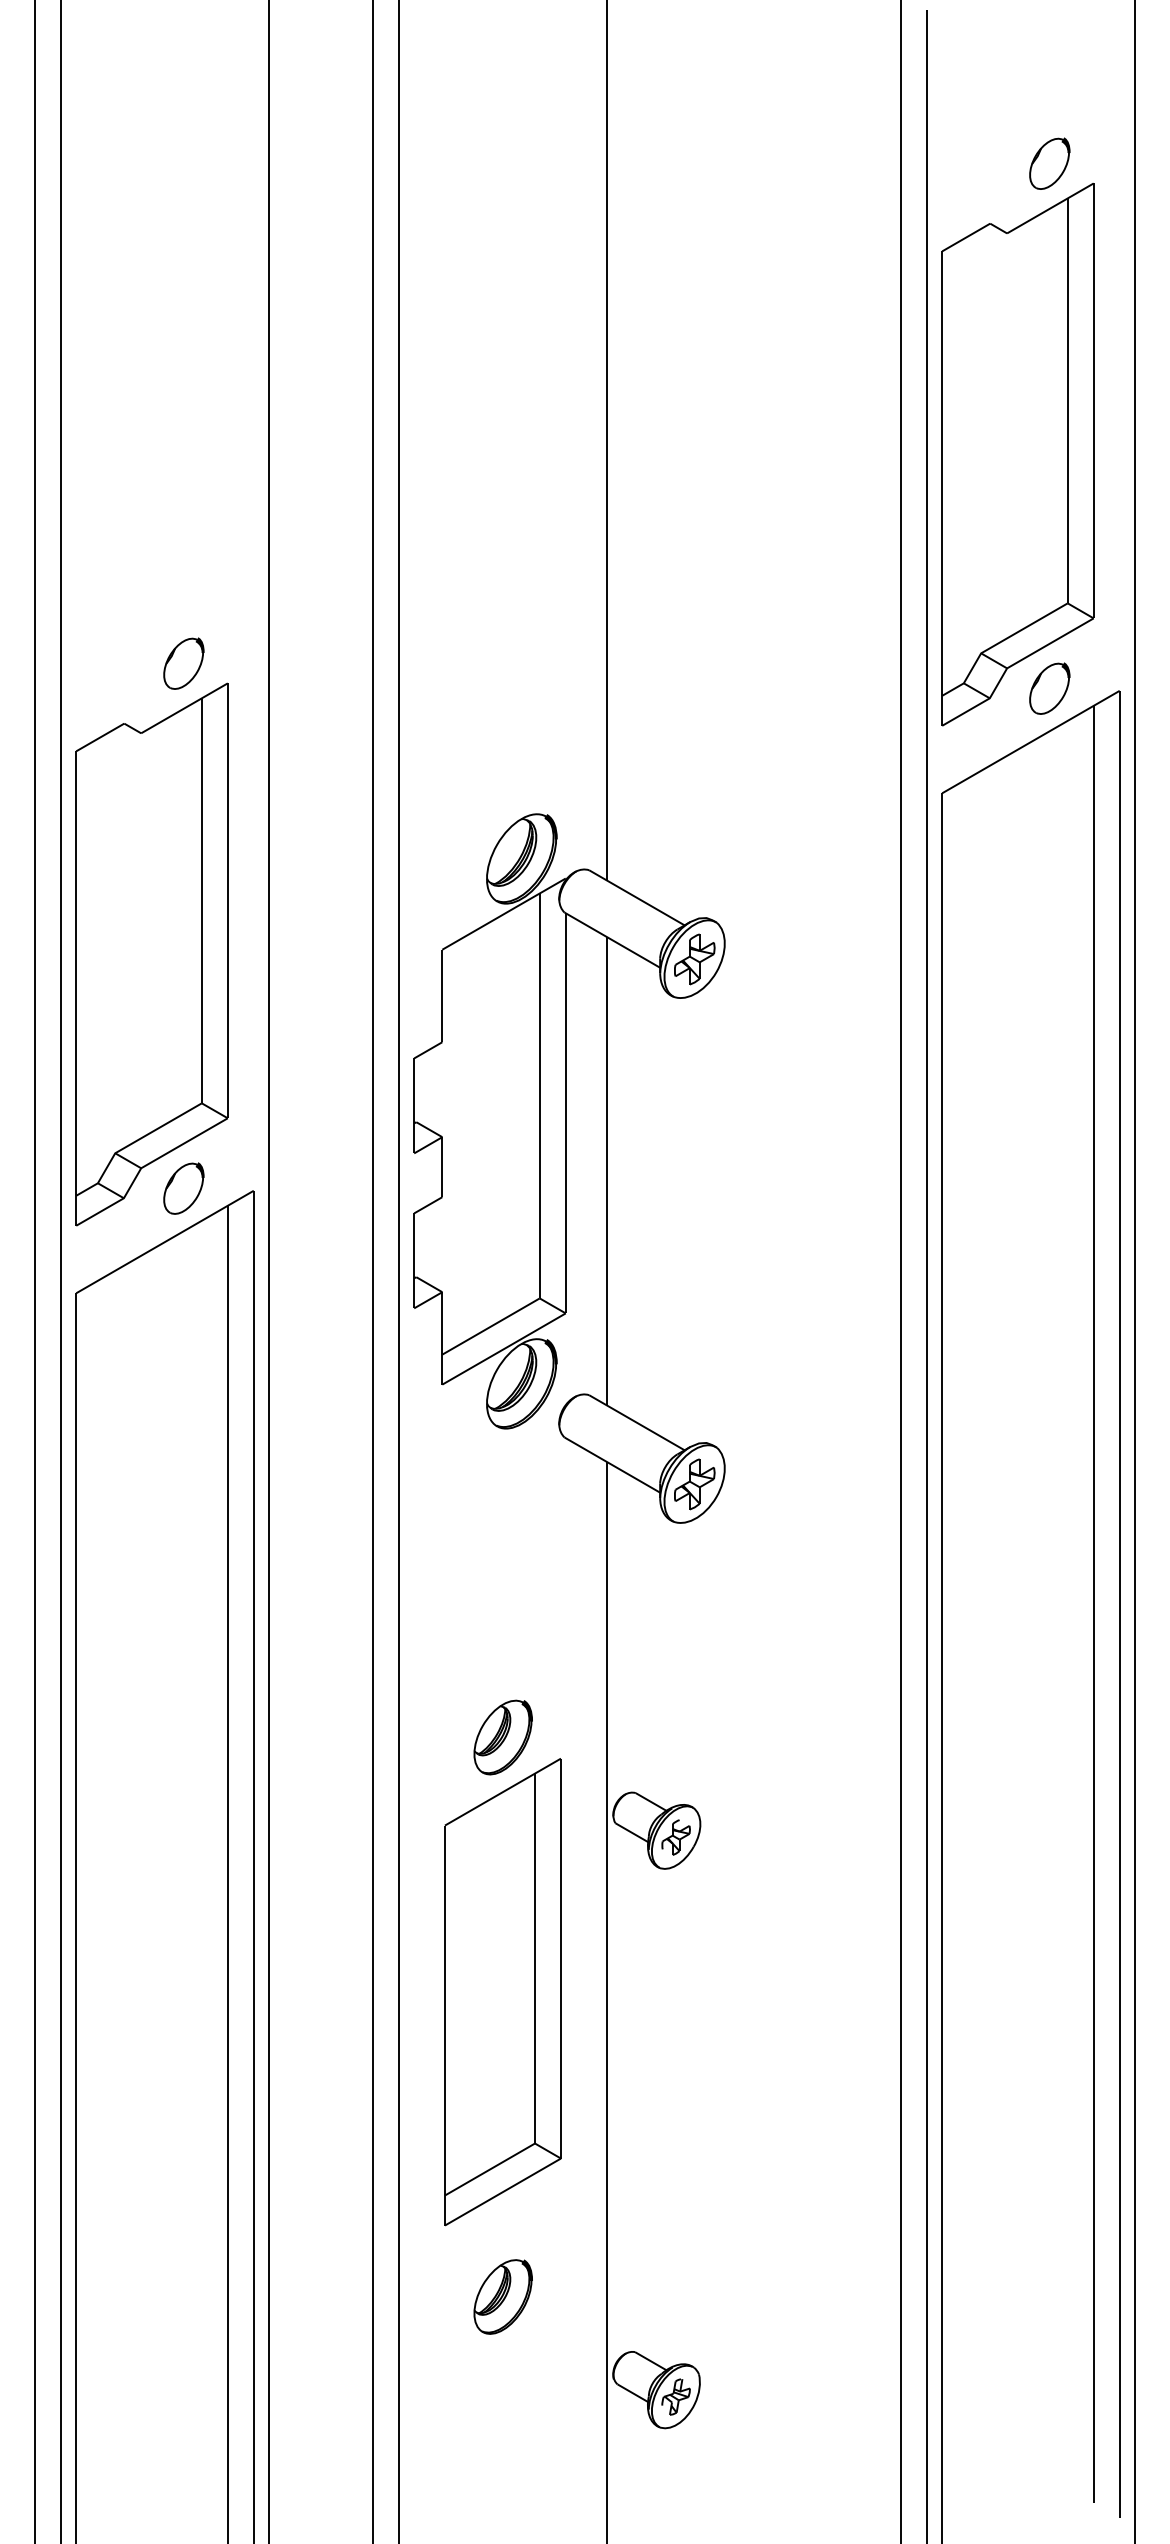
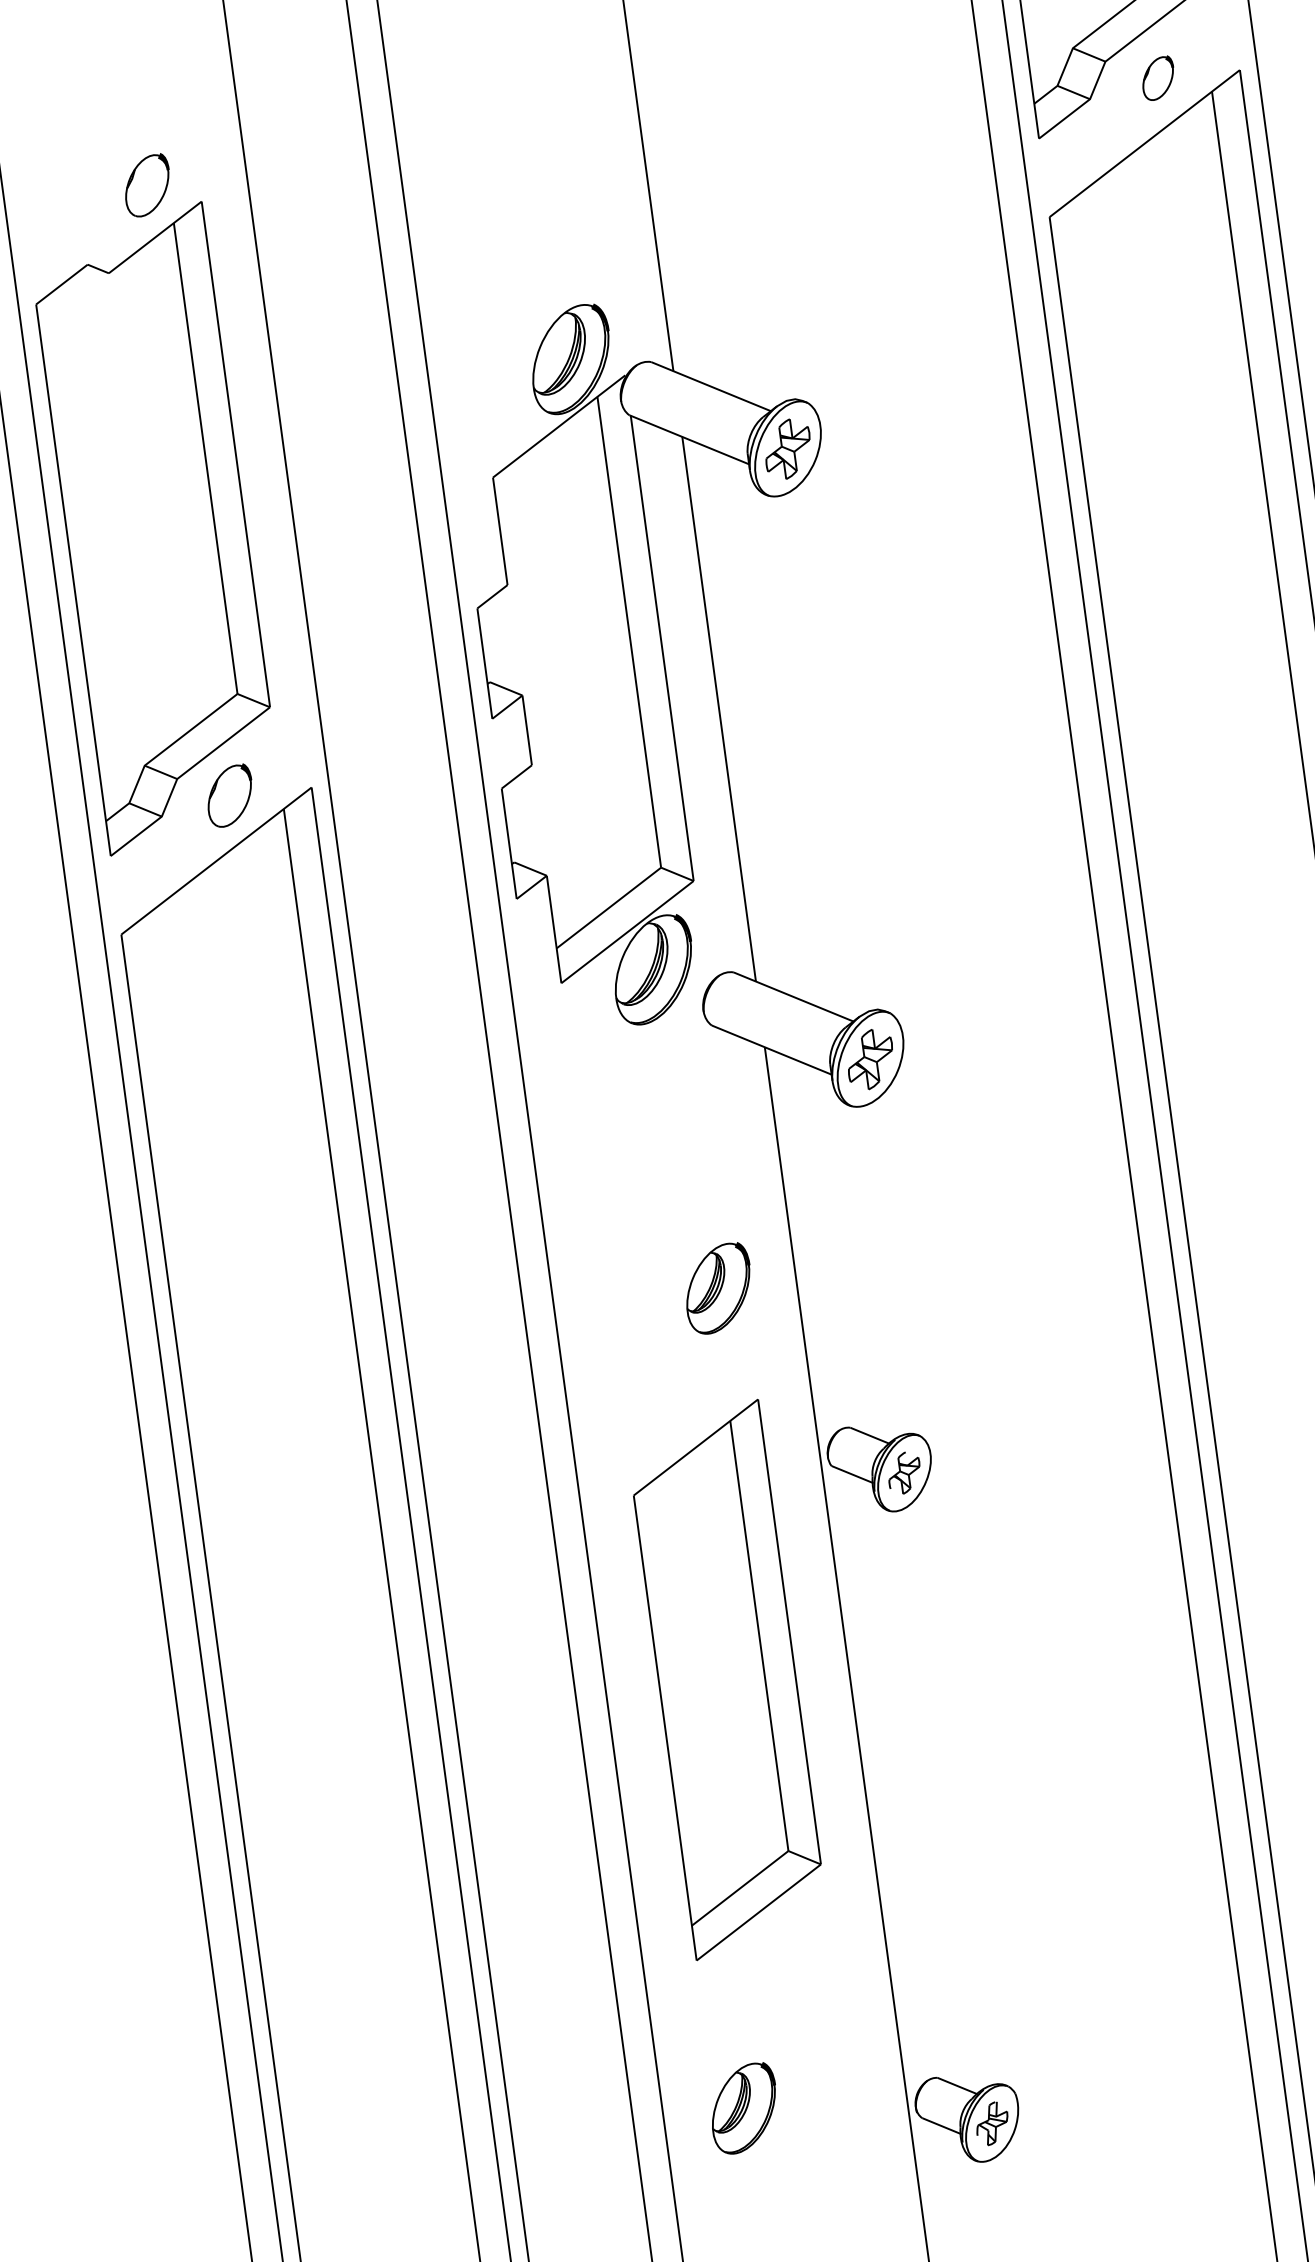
part: (1049, 688) -> (1157, 78), size x0.7
part: (502, 1737) -> (717, 1288), moved
part: (502, 2296) -> (743, 2108), moved

